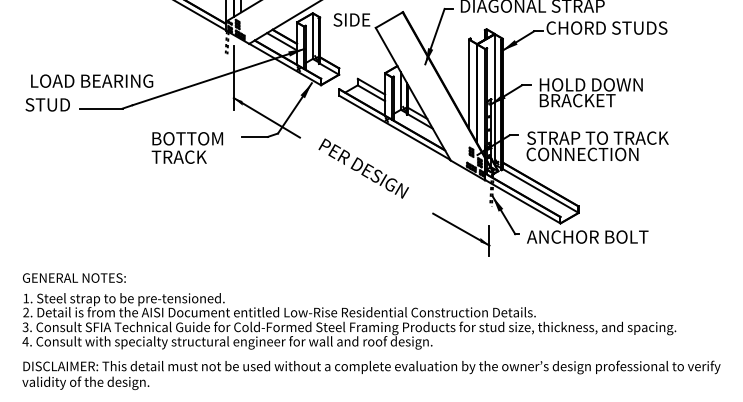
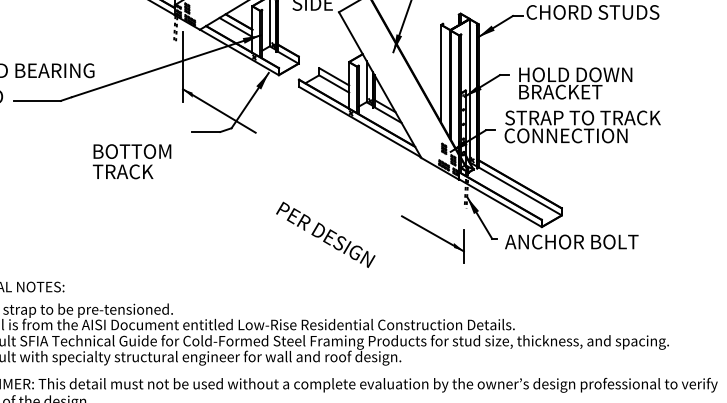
text: (597, 146) -> (582, 127), moved
text: (186, 147) -> (131, 161), moved
text: (363, 168) -> (325, 234), moved

